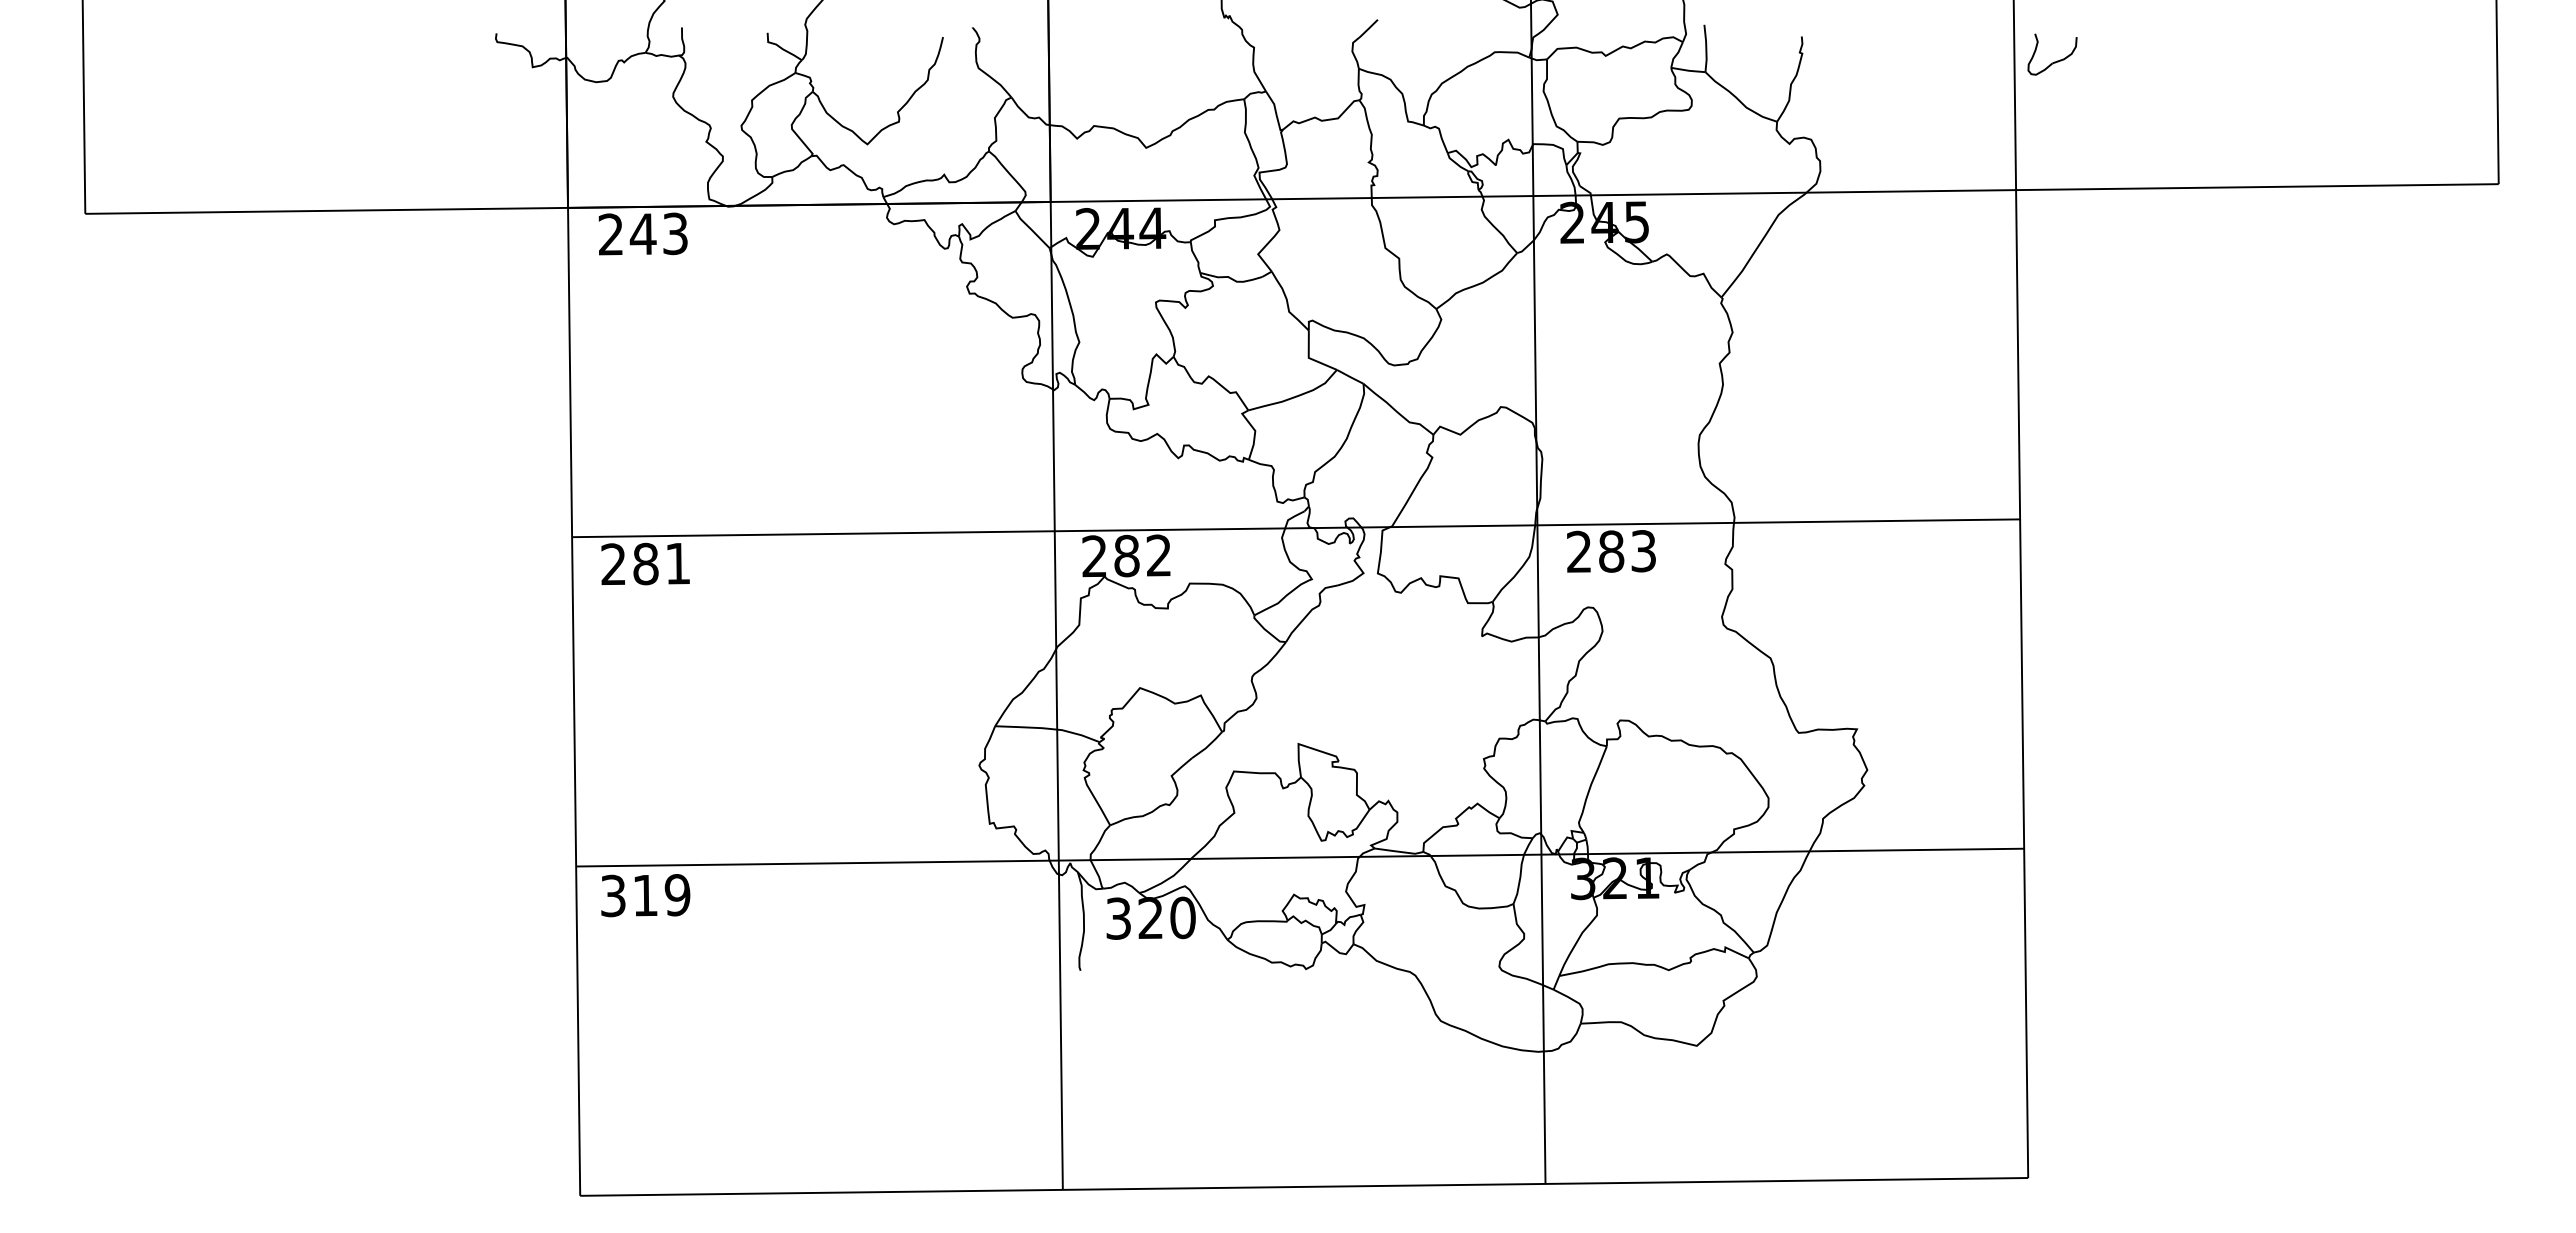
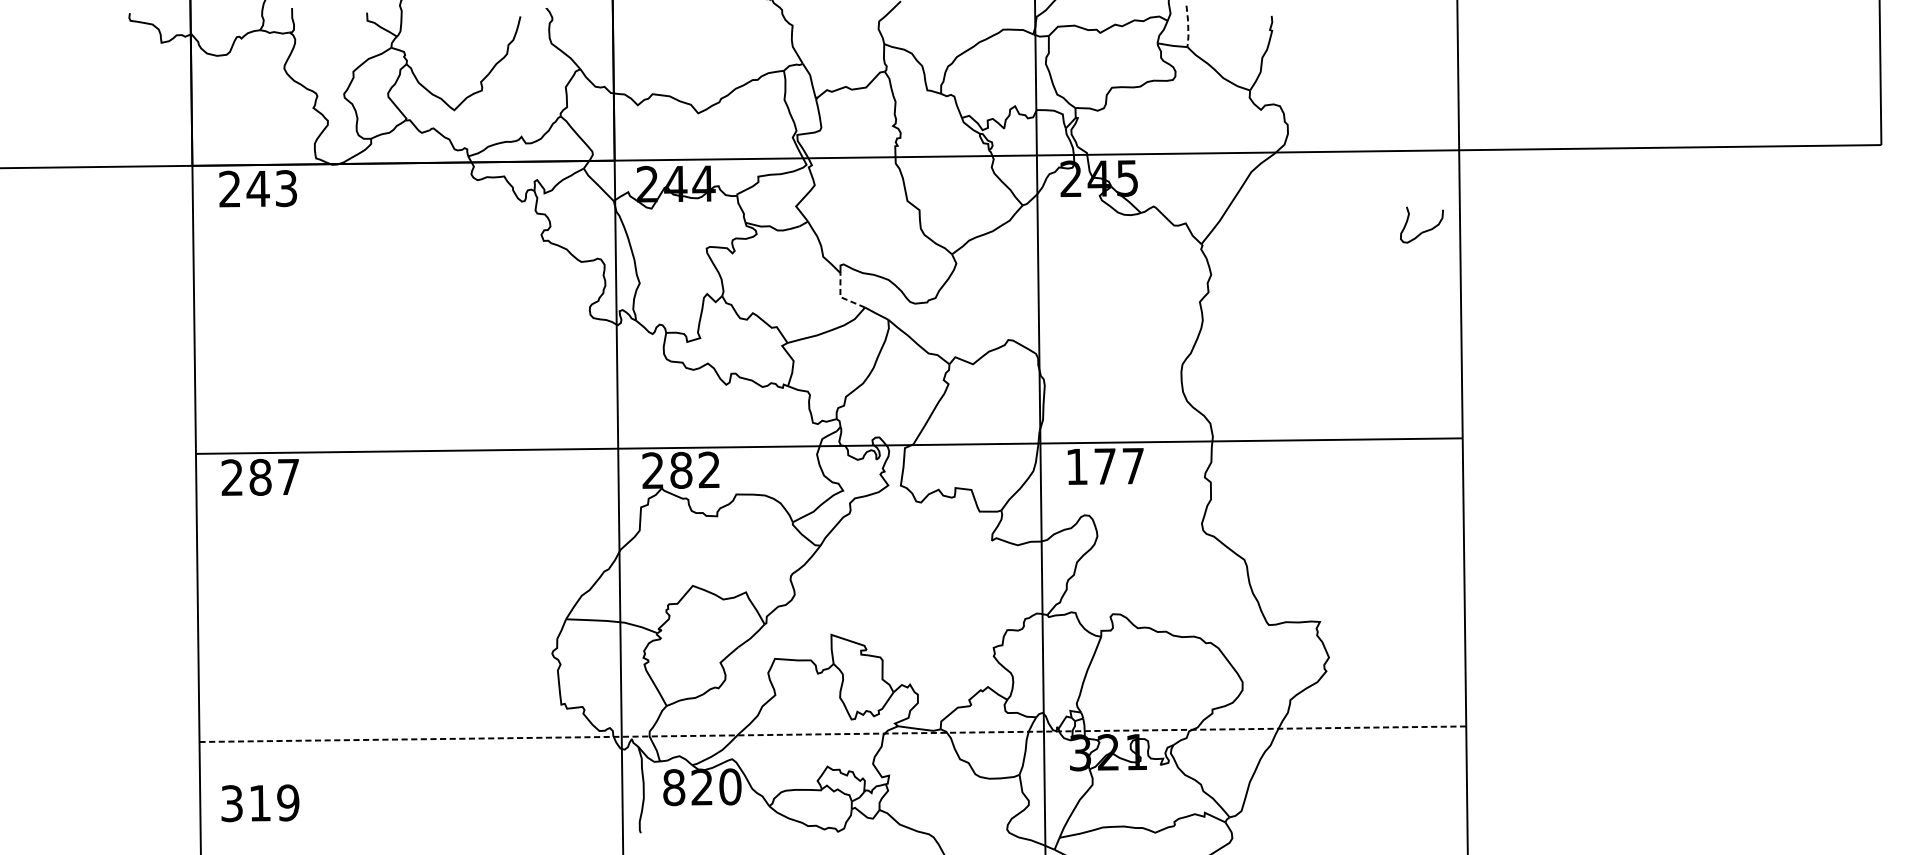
line: (1706, 48) -> (1188, 26), solid -> dashed
part: (2054, 61) -> (1423, 231), moved
line: (1309, 358) -> (841, 297), solid -> dashed
text: (1611, 551) -> (1105, 466), 283 -> 177
text: (677, 563) -> (288, 476), 281 -> 287
line: (1300, 857) -> (833, 734), solid -> dashed
text: (645, 895) -> (260, 803), moved
text: (1118, 918) -> (673, 787), 320 -> 820

